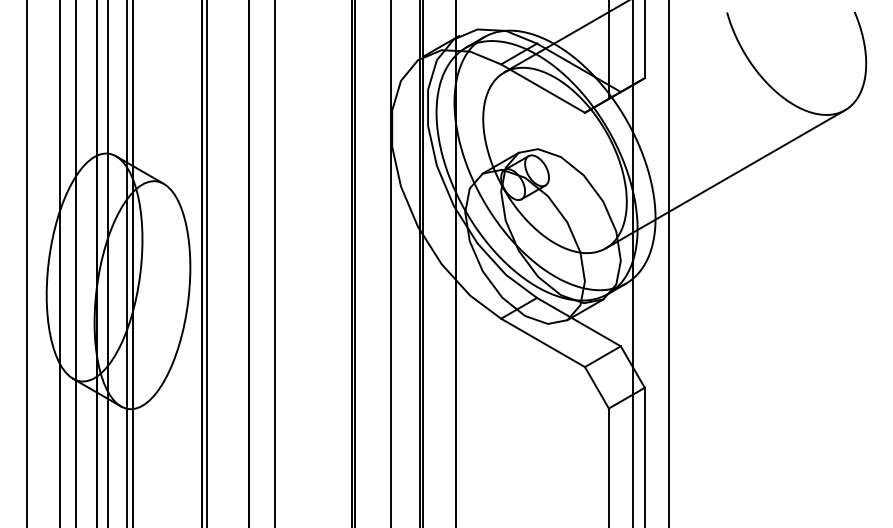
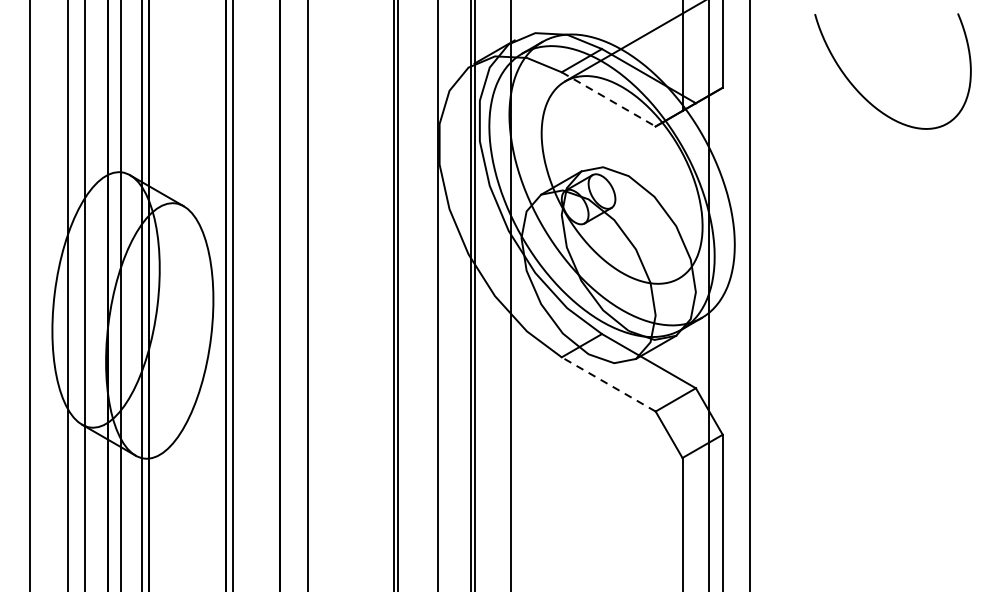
line: (543, 88) -> (609, 99), solid -> dashed
line: (725, 179) -> (813, 201), removed
line: (542, 342) -> (608, 383), solid -> dashed

